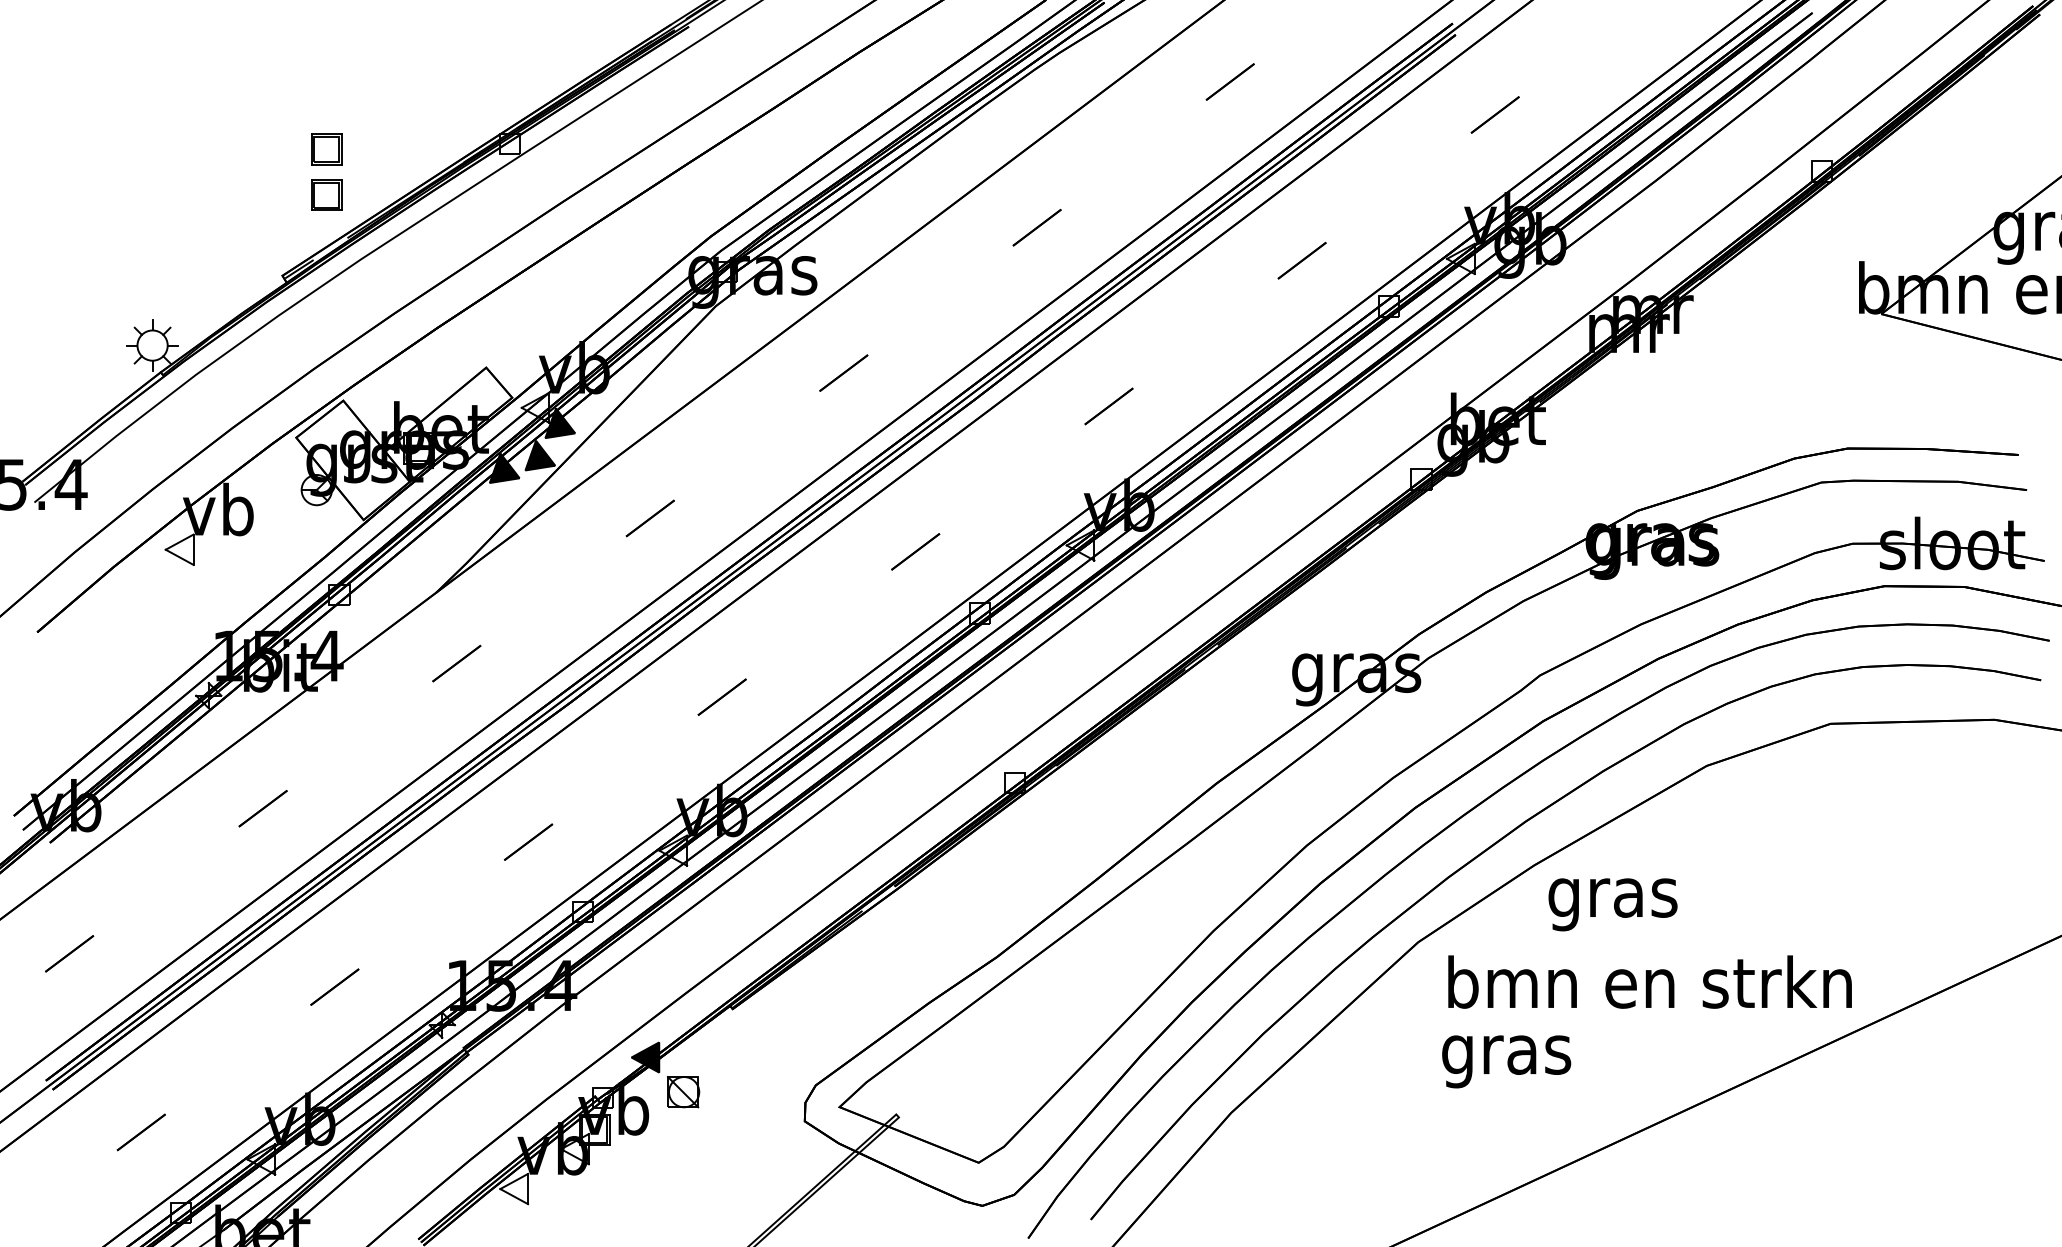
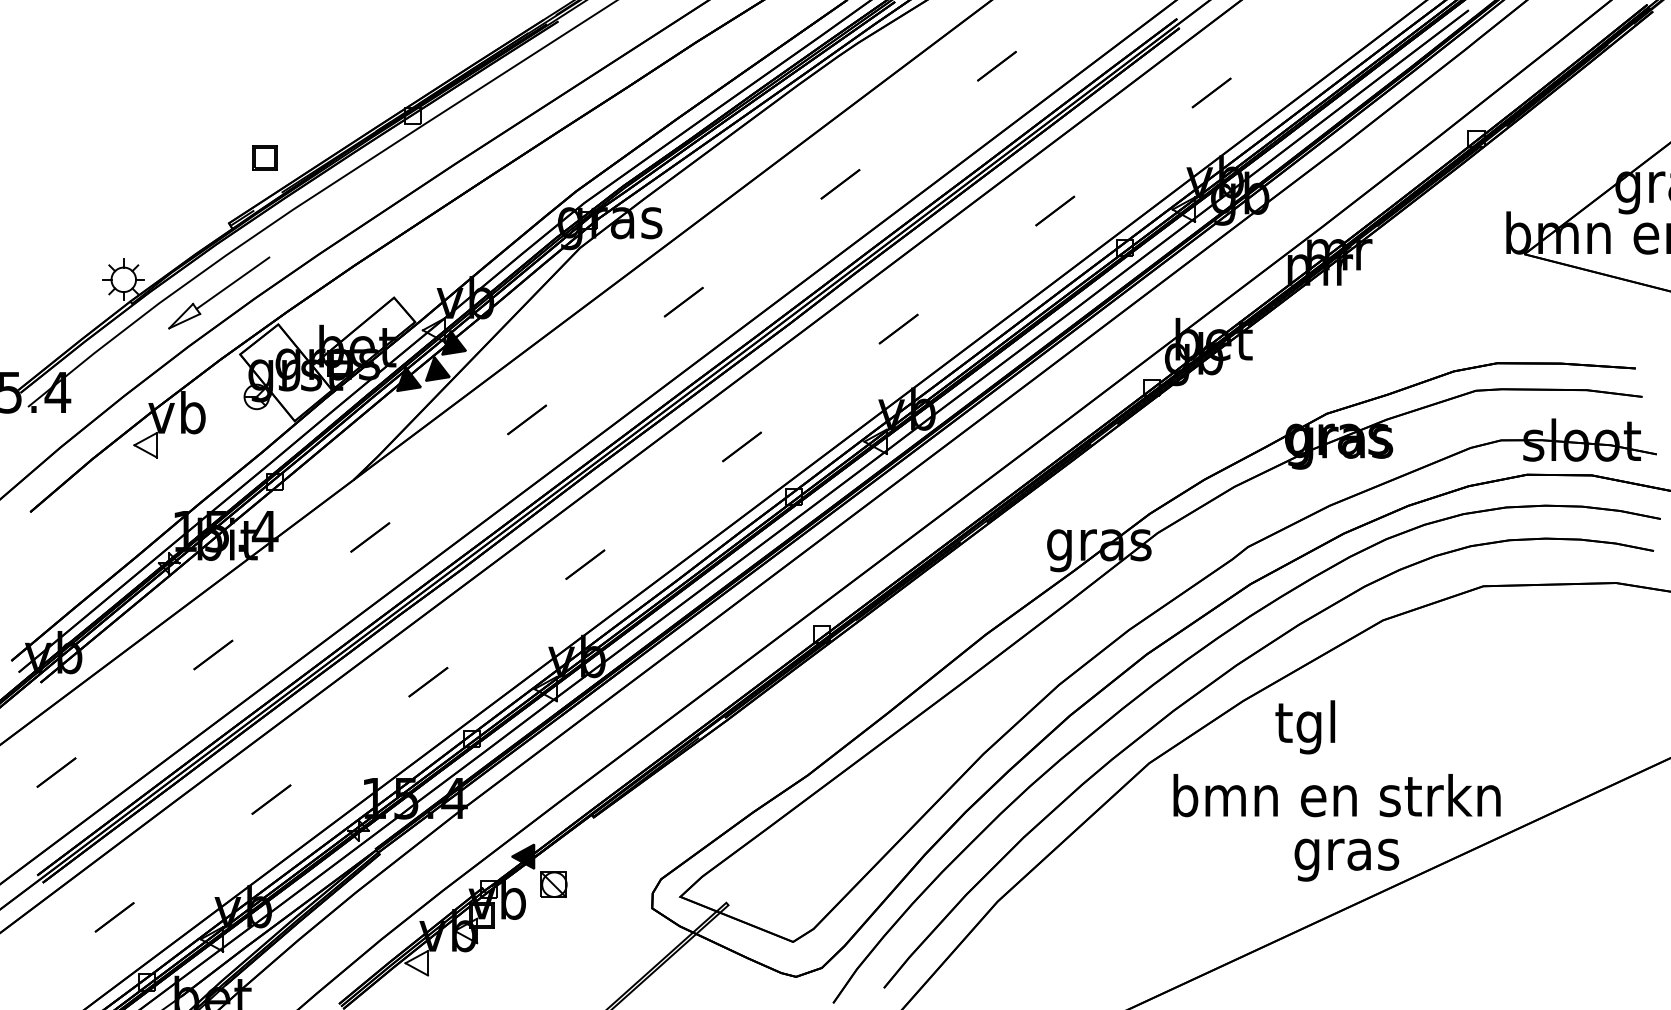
part: (326, 148) -> (264, 120), removed
part: (270, 361) -> (219, 292), added
text: (1612, 898) -> (1306, 727), gras -> tgl
text: (1506, 1061) -> (1346, 859), moved

